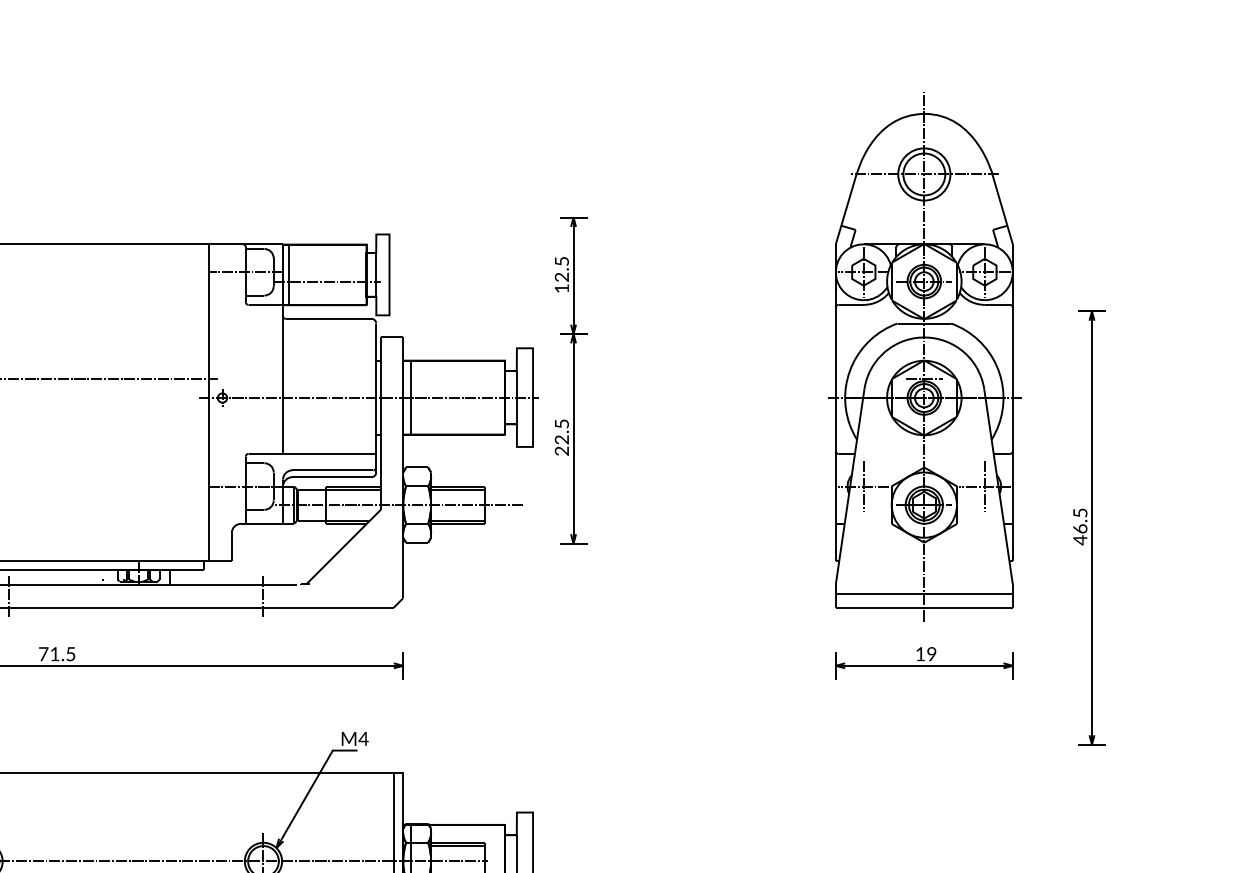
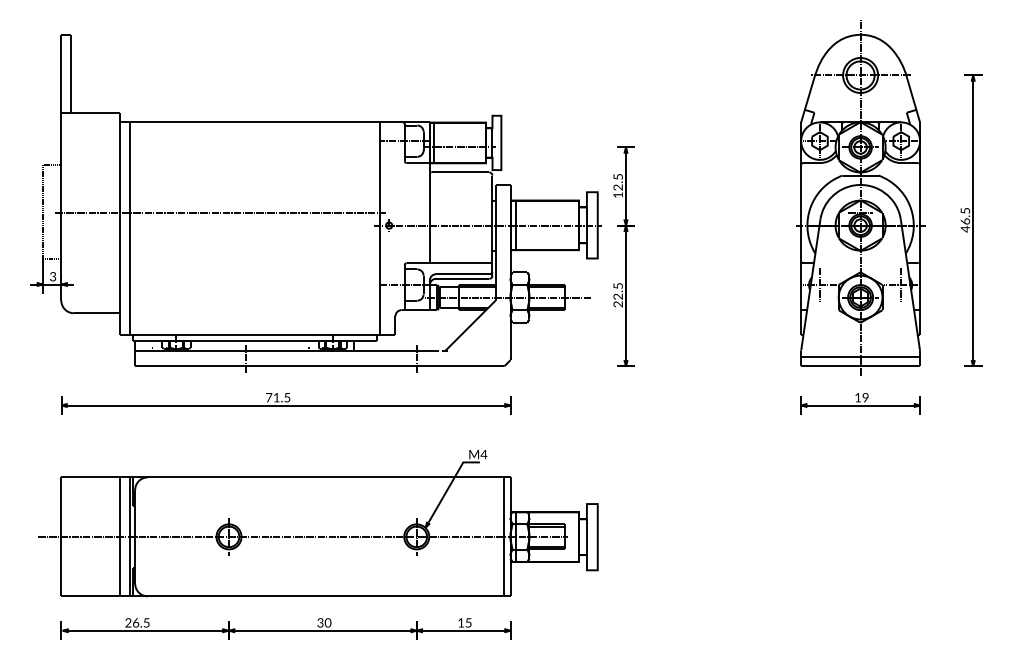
part: (569, 379) -> (623, 256), moved
part: (1089, 527) -> (971, 220), moved

